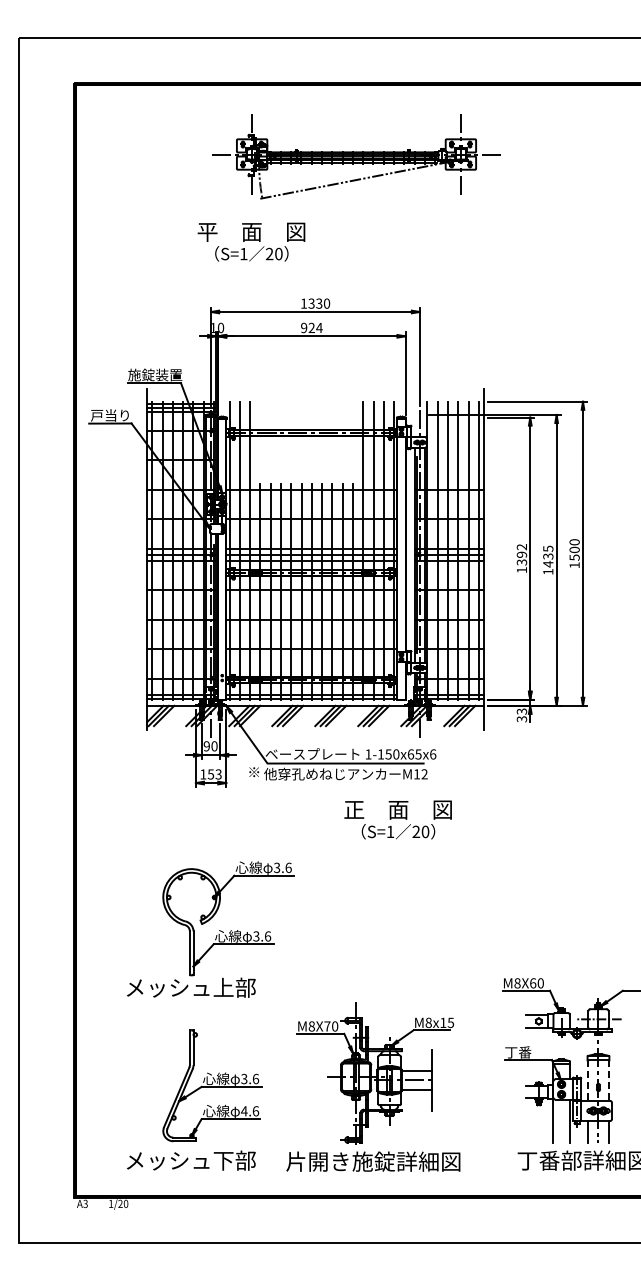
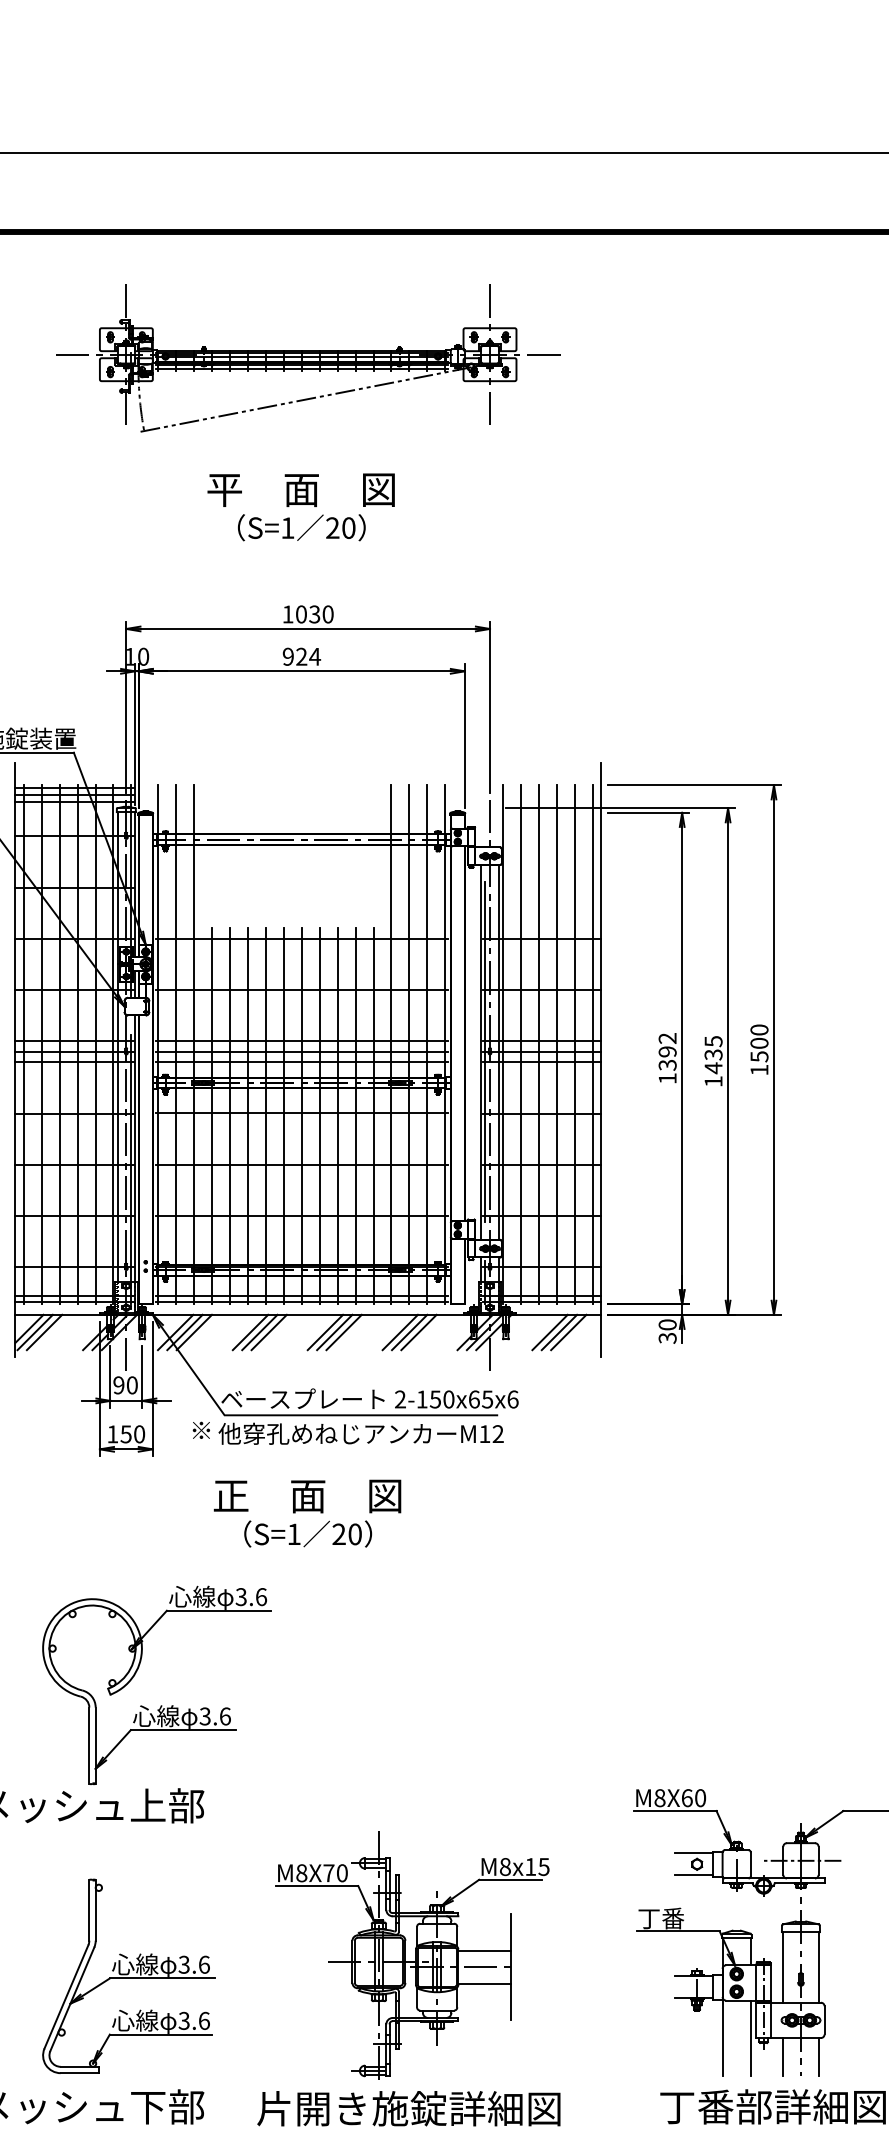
part: (356, 156) -> (308, 358), moved
text: (251, 241) -> (301, 506), moved
text: (311, 303) -> (301, 614), 1330 -> 1030
text: (521, 711) -> (666, 1324), 33 -> 30
text: (368, 754) -> (400, 1399), 1-150x65x6 -> 2-150x65x6
text: (218, 774) -> (139, 1434), 153 -> 150
text: (397, 819) -> (306, 1512), moved
line: (588, 1081) -> (783, 1969), dashed -> solid
line: (608, 1081) -> (818, 1969), dashed -> solid
text: (244, 1111) -> (184, 2021), 4.6 -> 3.6

